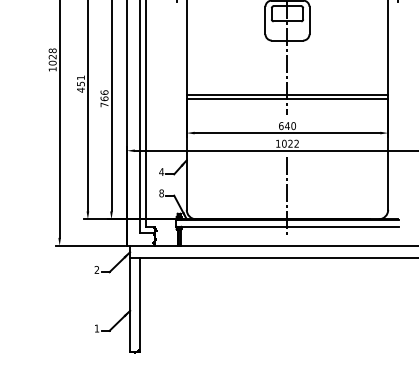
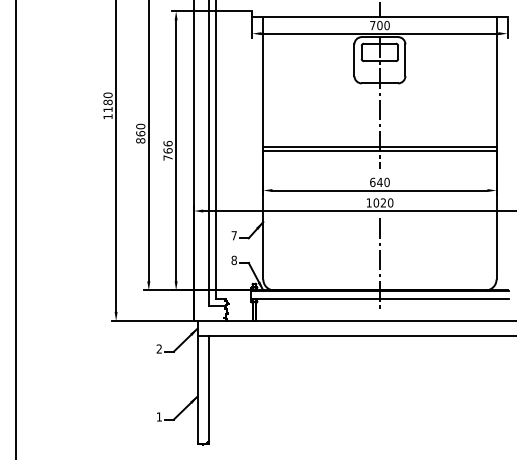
text: (52, 57) -> (107, 102), 1028 -> 1180
text: (80, 83) -> (140, 133), 451 -> 860
text: (296, 143) -> (390, 202), 1022 -> 1020
text: (161, 171) -> (234, 235), 4 -> 7

